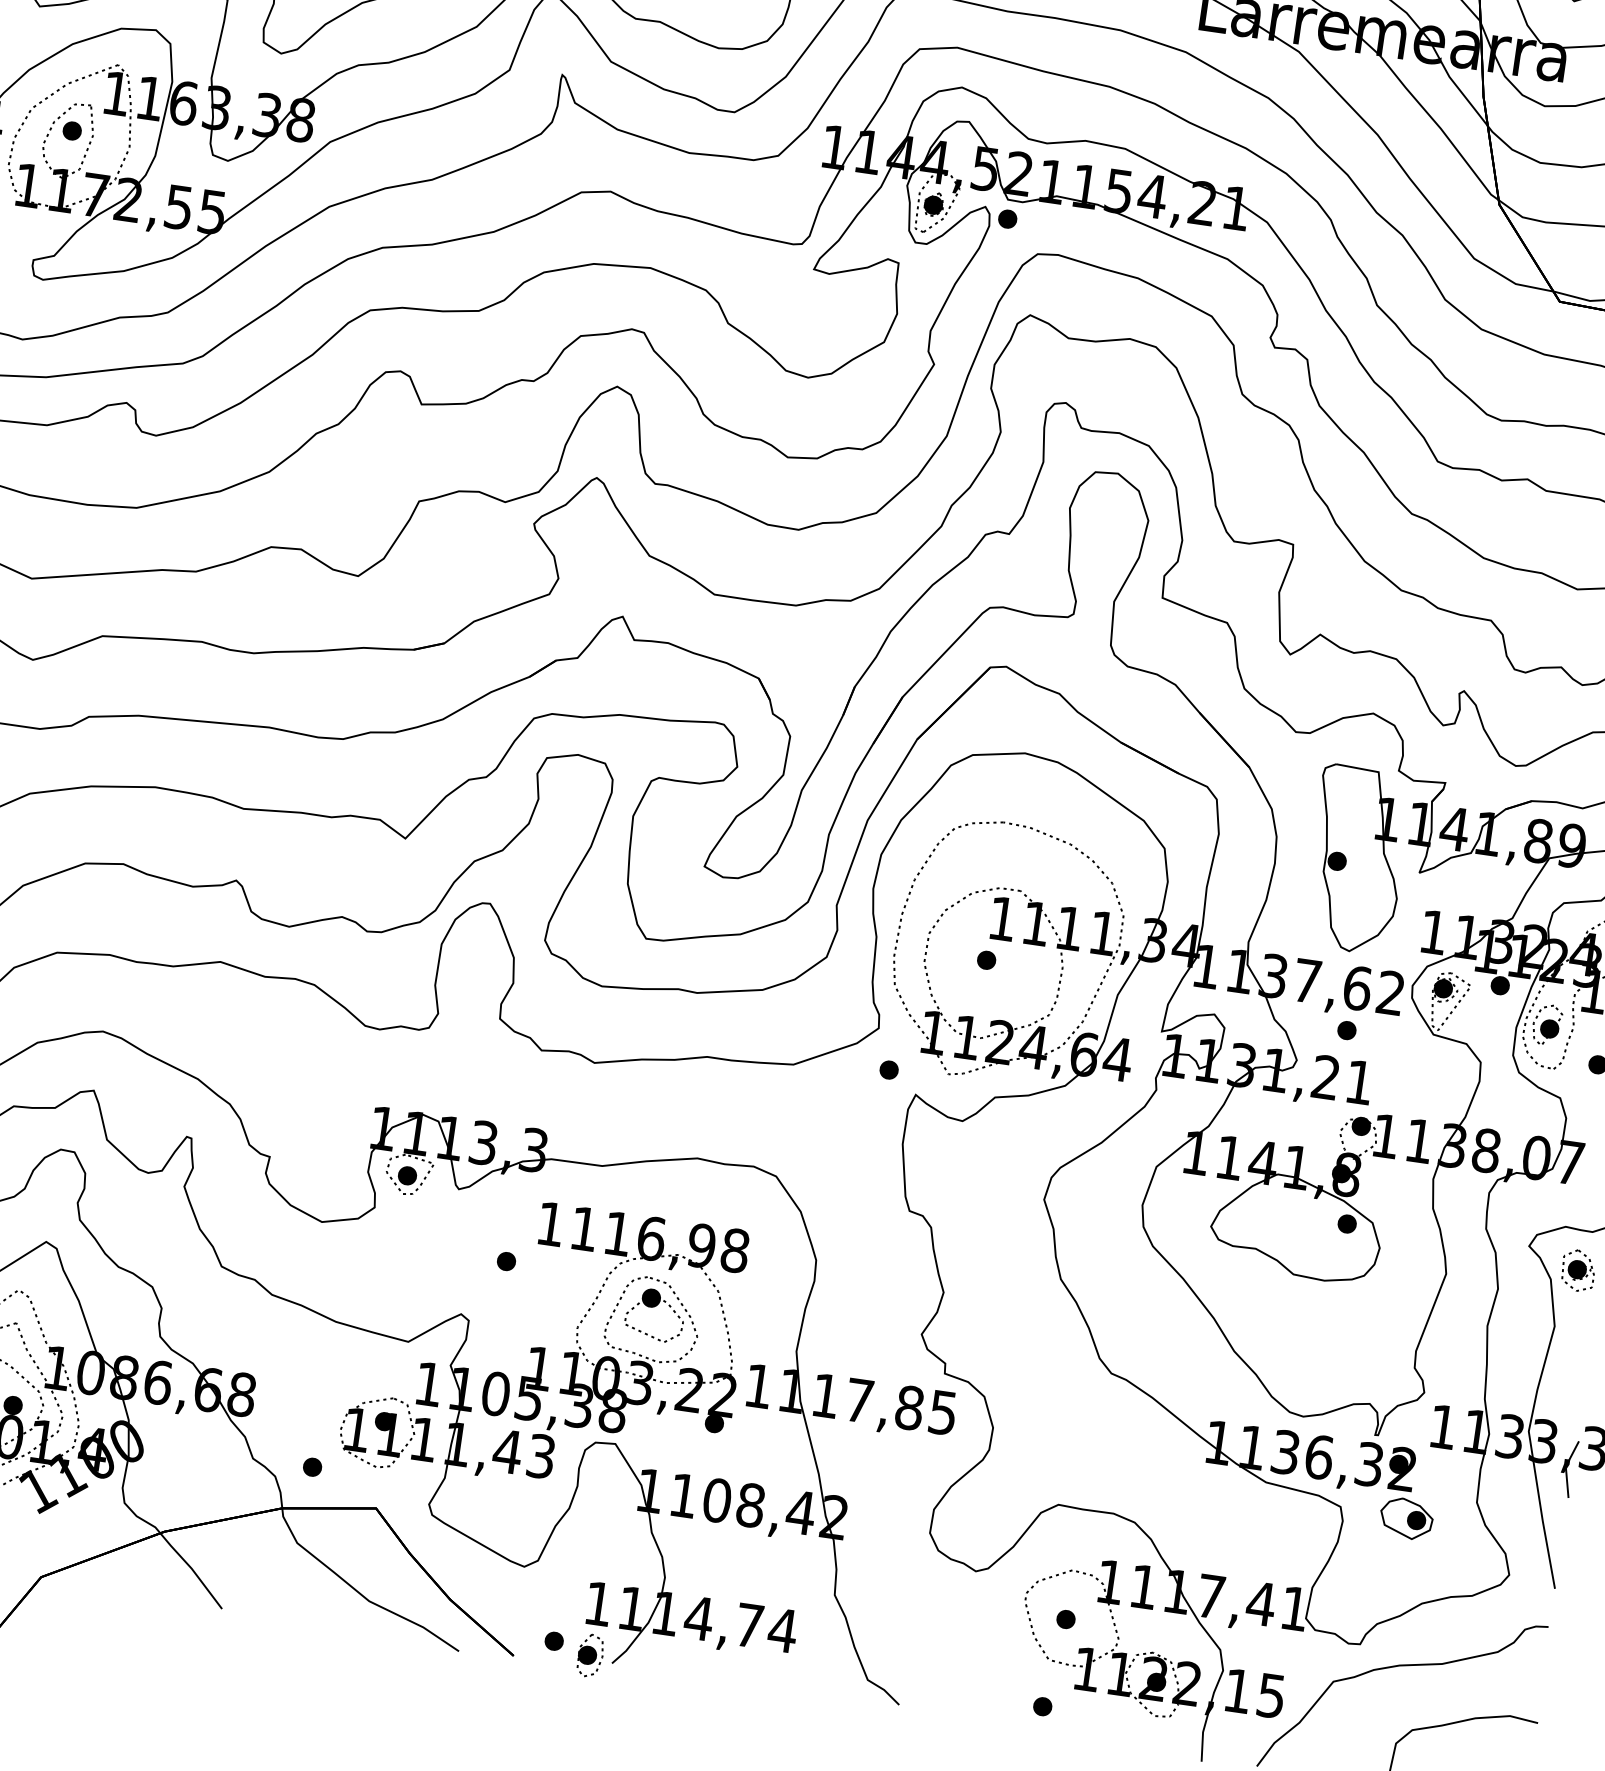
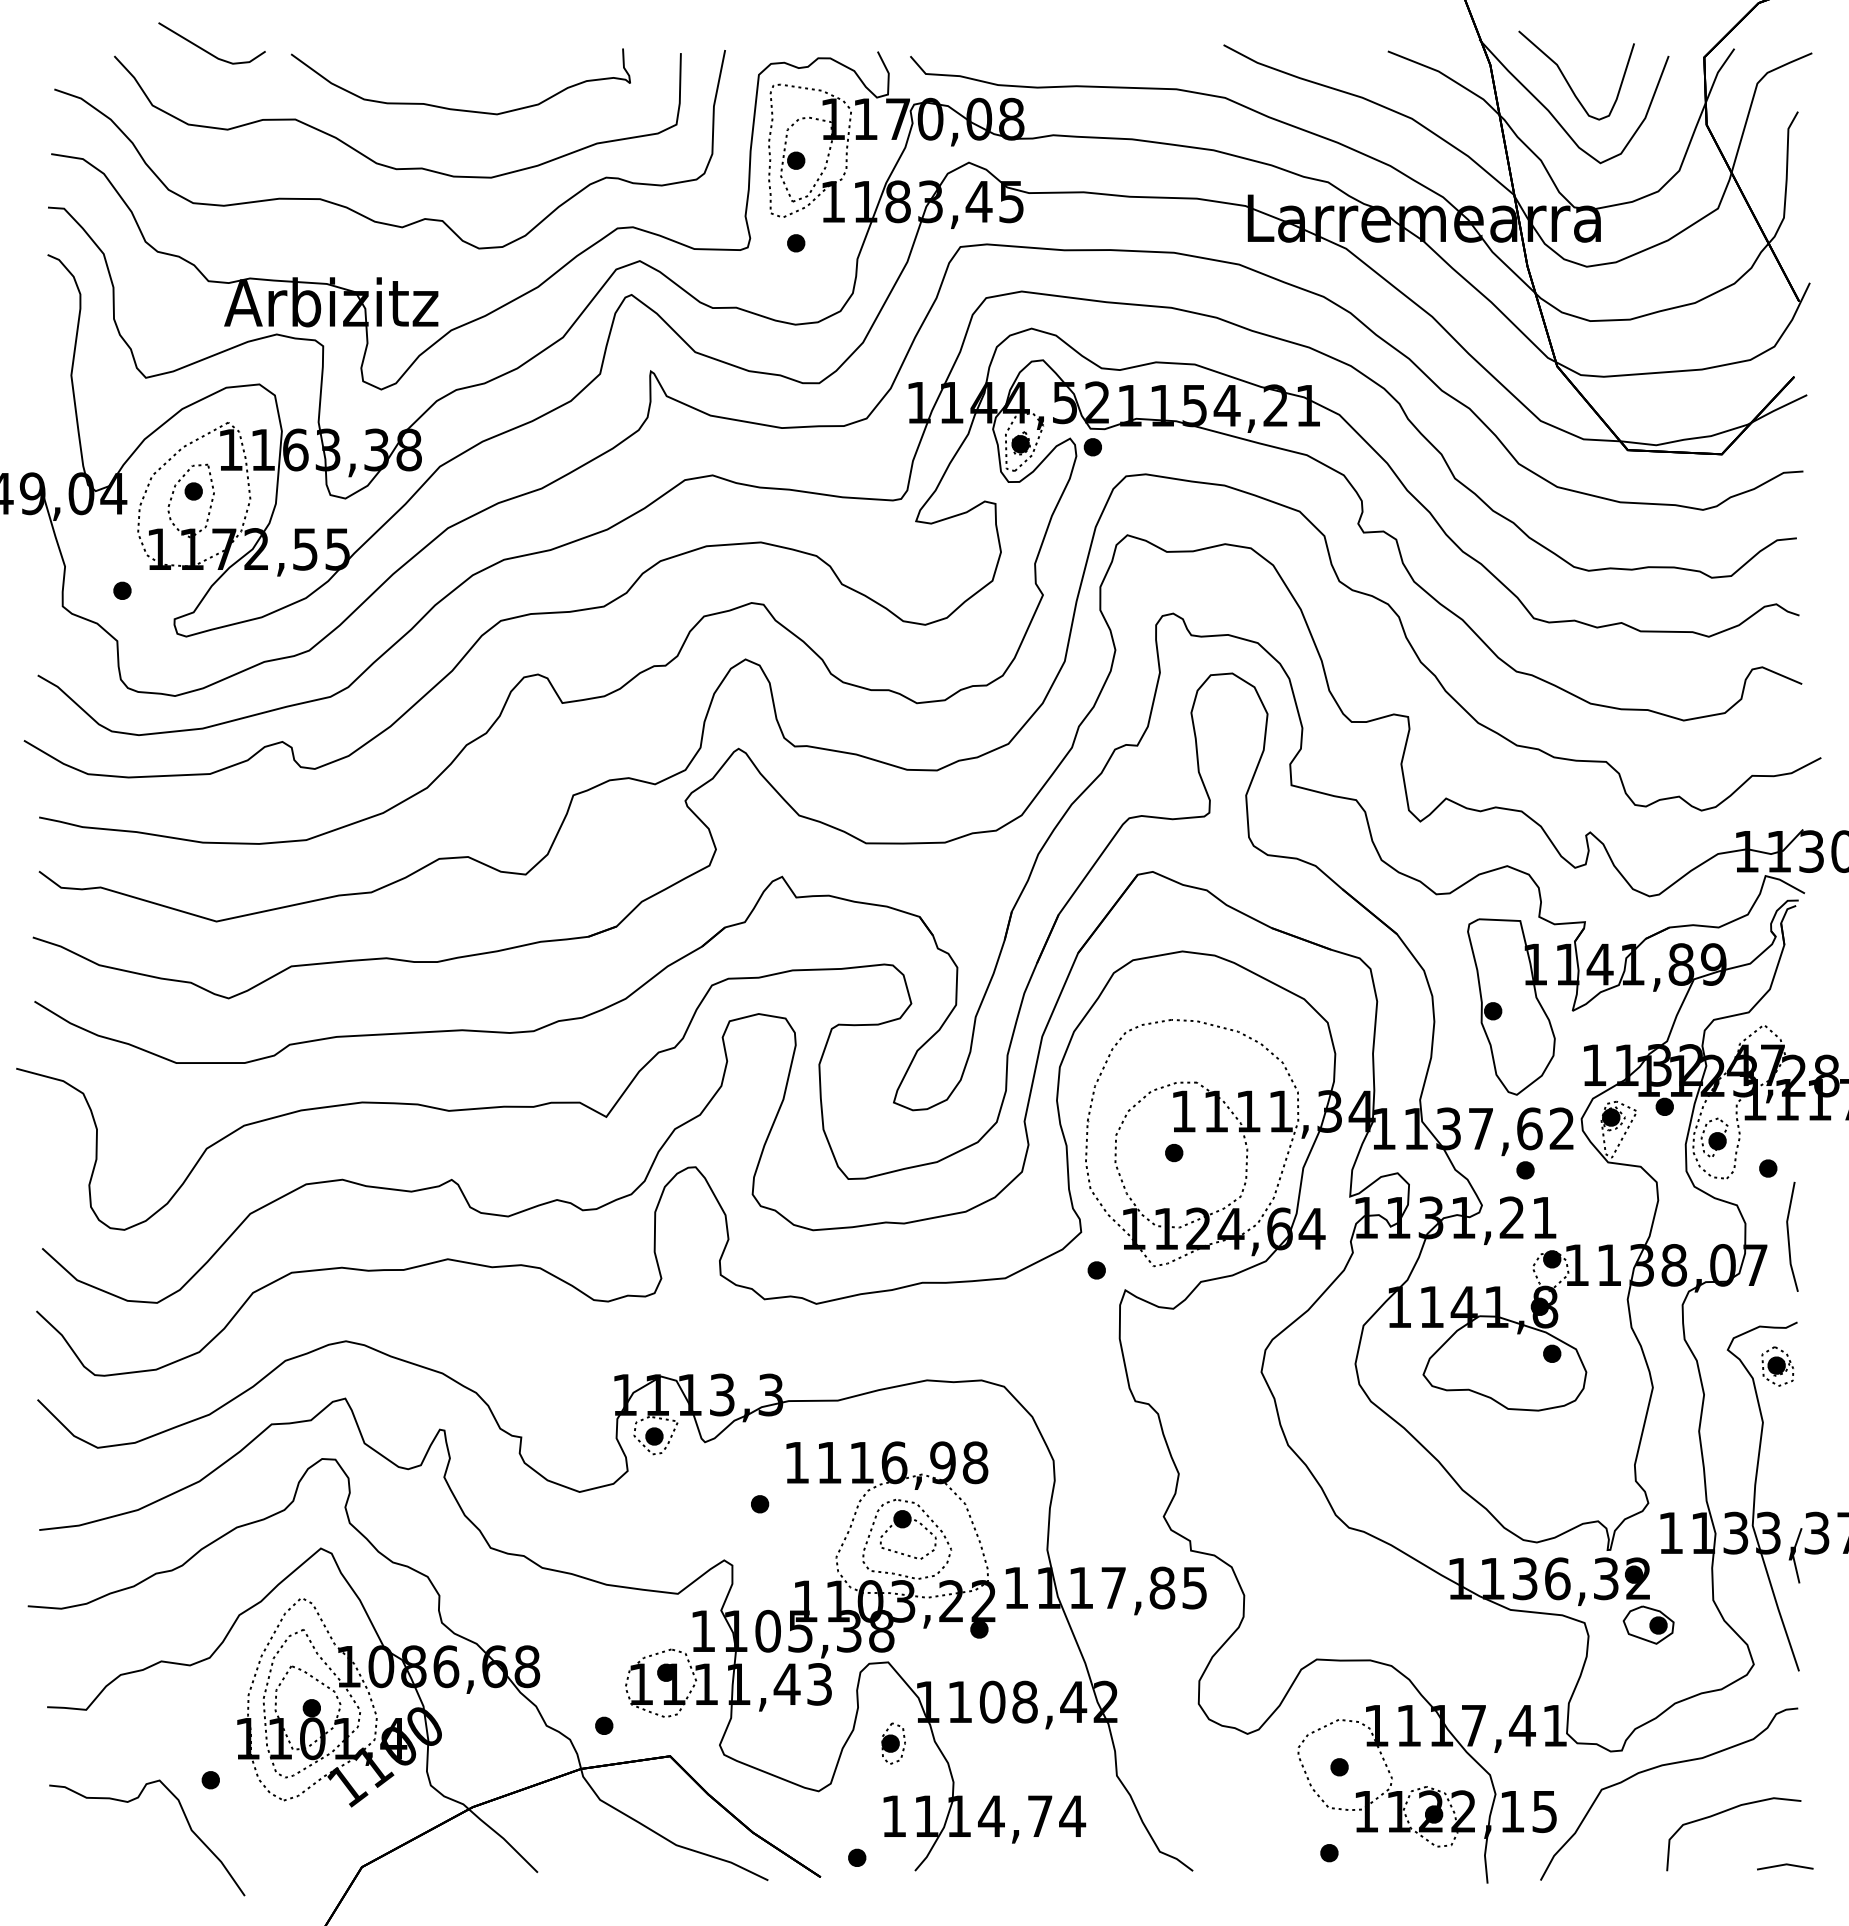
part: (590, 1655) -> (893, 1743), moved

